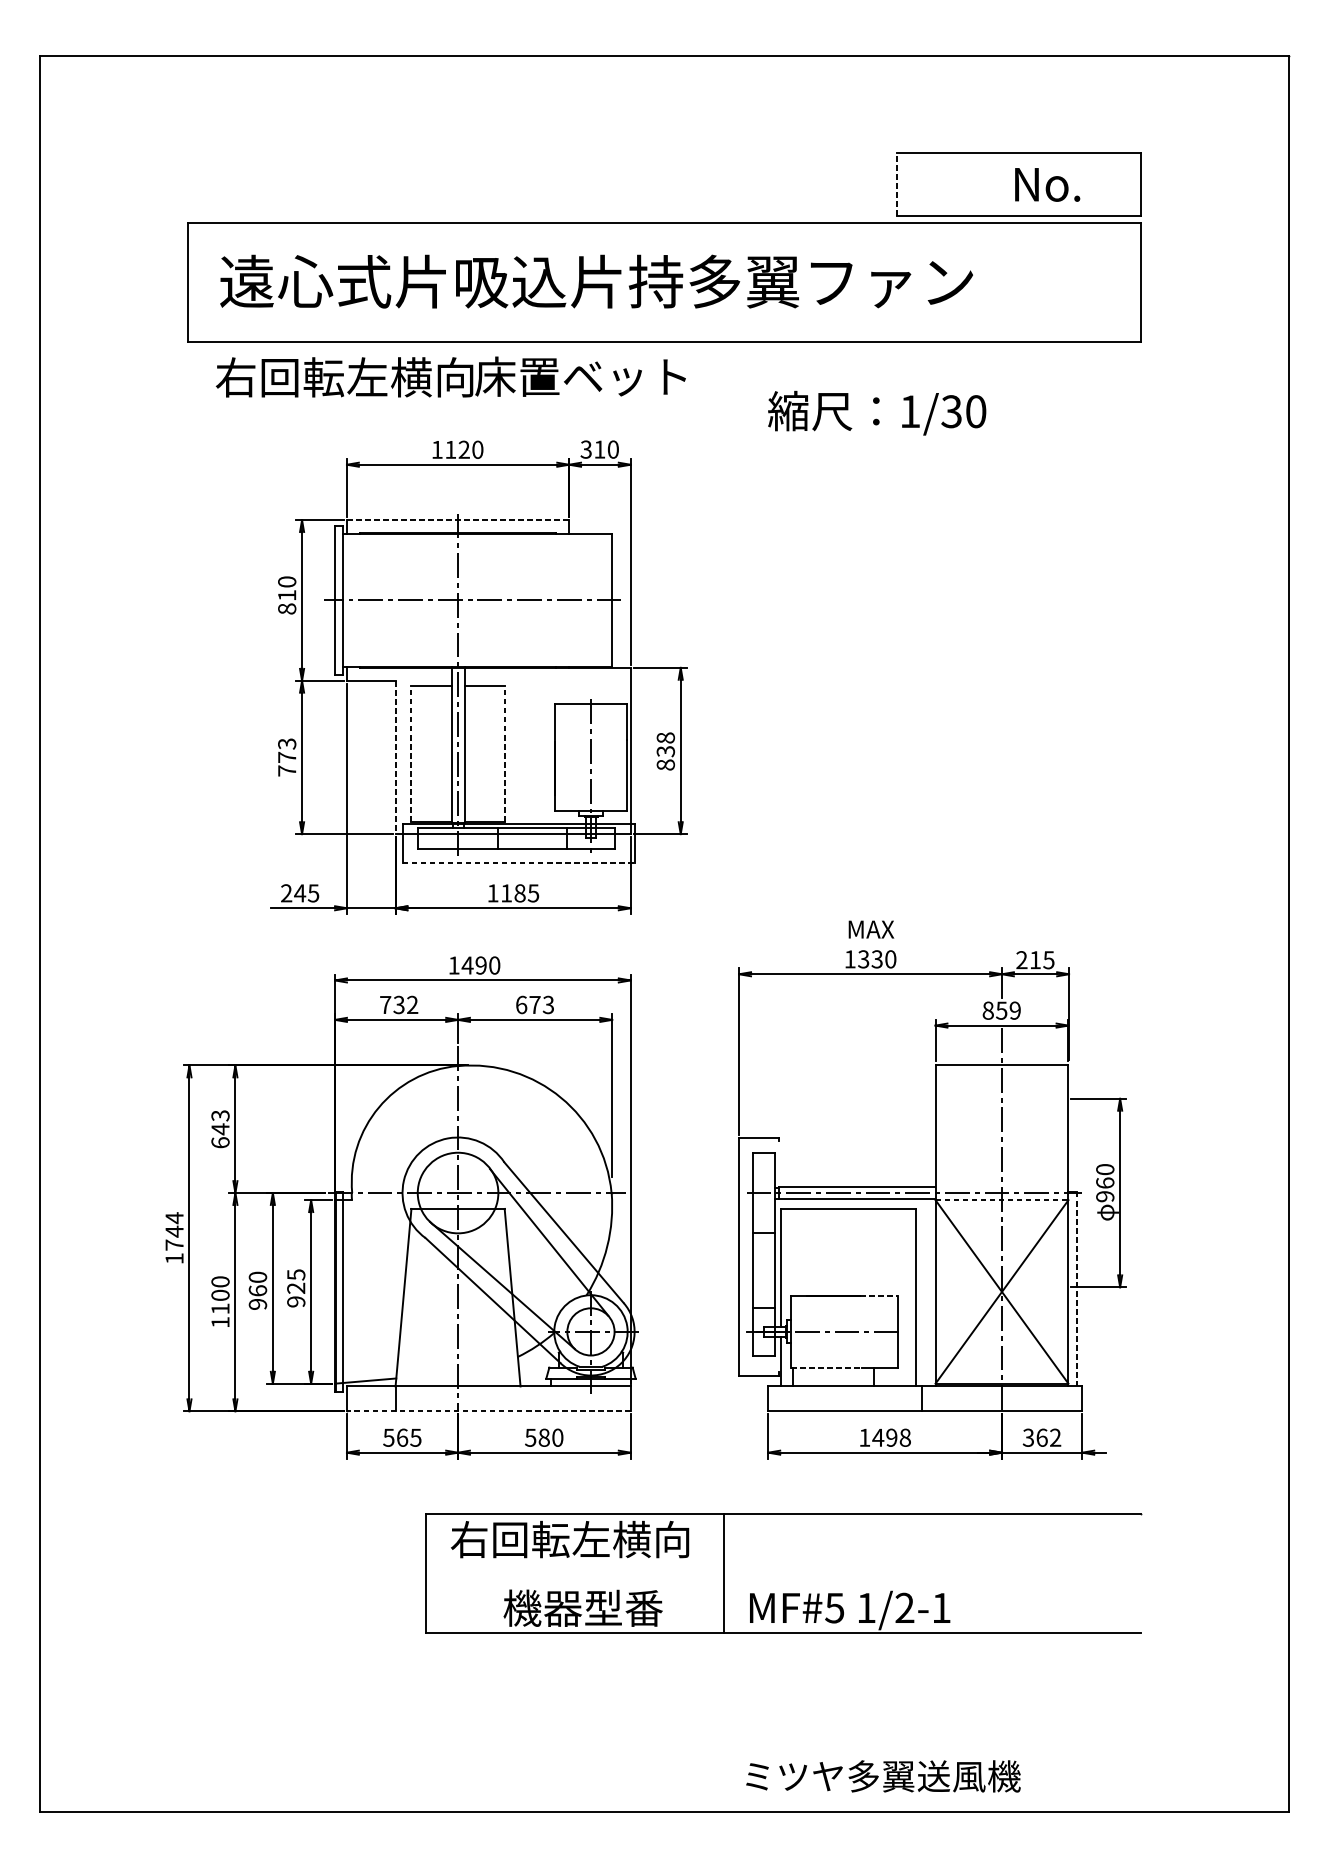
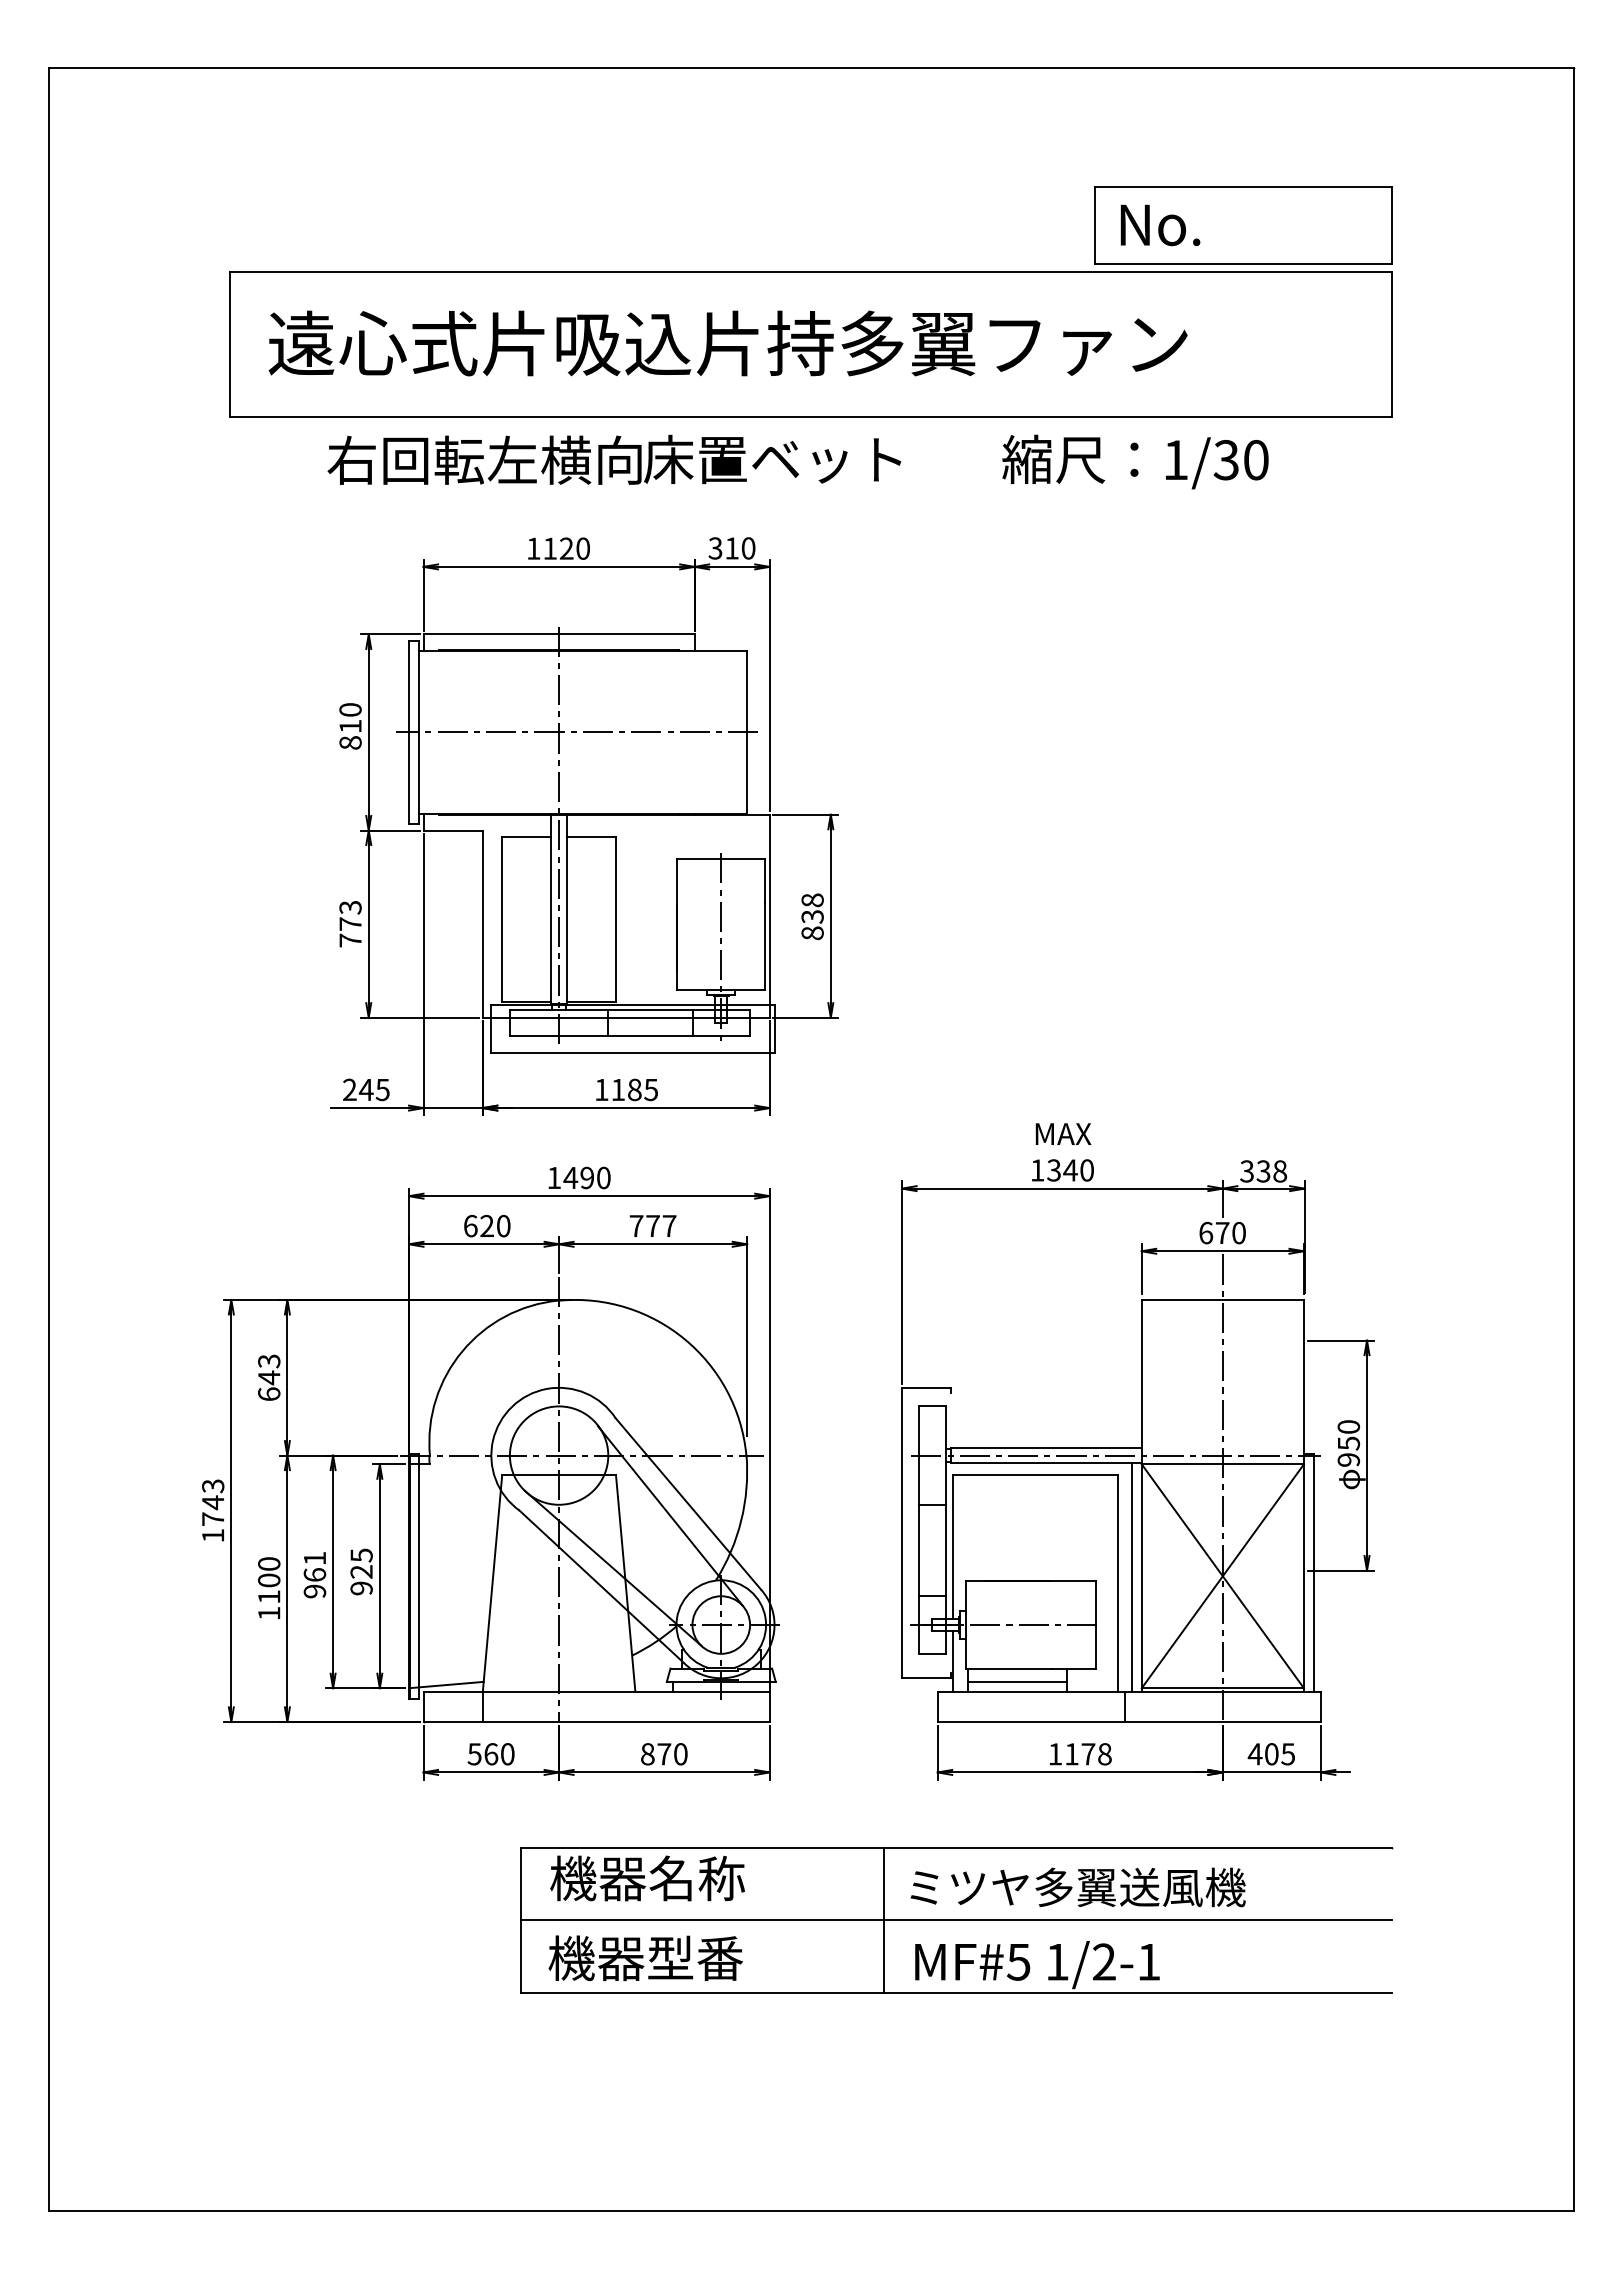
line: (896, 184) -> (1094, 224), dashed -> solid
text: (1047, 184) -> (1160, 225), moved
text: (451, 376) -> (614, 459), moved
text: (877, 412) -> (1135, 461), moved
line: (458, 520) -> (559, 634), dashed -> solid
line: (411, 753) -> (502, 919), dashed -> solid
line: (504, 753) -> (615, 919), dashed -> solid
line: (395, 757) -> (482, 924), dashed -> solid
line: (518, 863) -> (632, 1053), dashed -> solid
text: (877, 959) -> (1070, 1170), 1330 -> 1340
text: (1035, 960) -> (1263, 1171), 215 -> 338
text: (399, 1004) -> (487, 1225), 732 -> 620
text: (534, 1004) -> (652, 1225), 673 -> 777
text: (1001, 1010) -> (1222, 1232), 859 -> 670
text: (1104, 1183) -> (1348, 1443), 960 -> 950
line: (1002, 1200) -> (1223, 1464), dashed -> solid
text: (174, 1217) -> (213, 1485), 1744 -> 1743
text: (257, 1277) -> (314, 1558), 960 -> 961
line: (1077, 1288) -> (1314, 1572), dashed -> solid
line: (927, 1292) -> (1131, 1577), added
line: (879, 1295) -> (1073, 1580), dashed -> solid
line: (827, 1367) -> (1009, 1668), dashed -> solid
line: (833, 1378) -> (1017, 1681), added
line: (488, 1410) -> (596, 1721), dashed -> solid
text: (415, 1437) -> (507, 1754), 565 -> 560
text: (537, 1437) -> (655, 1754), 580 -> 870
text: (884, 1437) -> (1079, 1754), 1498 -> 1178
text: (1041, 1437) -> (1271, 1754), 362 -> 405
text: (569, 1539) -> (695, 1878), 右回転左横向 -> 機器名称
line: (782, 1574) -> (955, 1920), added
text: (582, 1608) -> (645, 1958), moved
text: (882, 1776) -> (1077, 1887), moved

